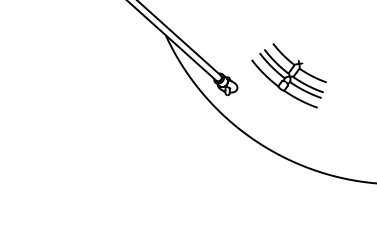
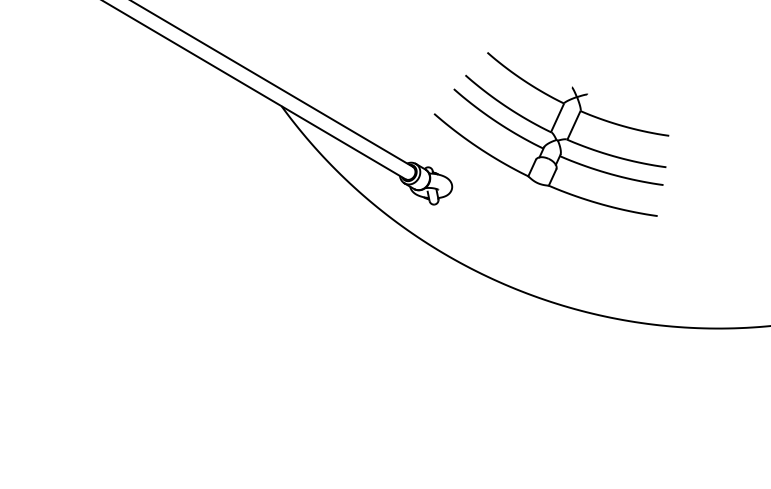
part: (288, 75) -> (552, 138), size x1.43

